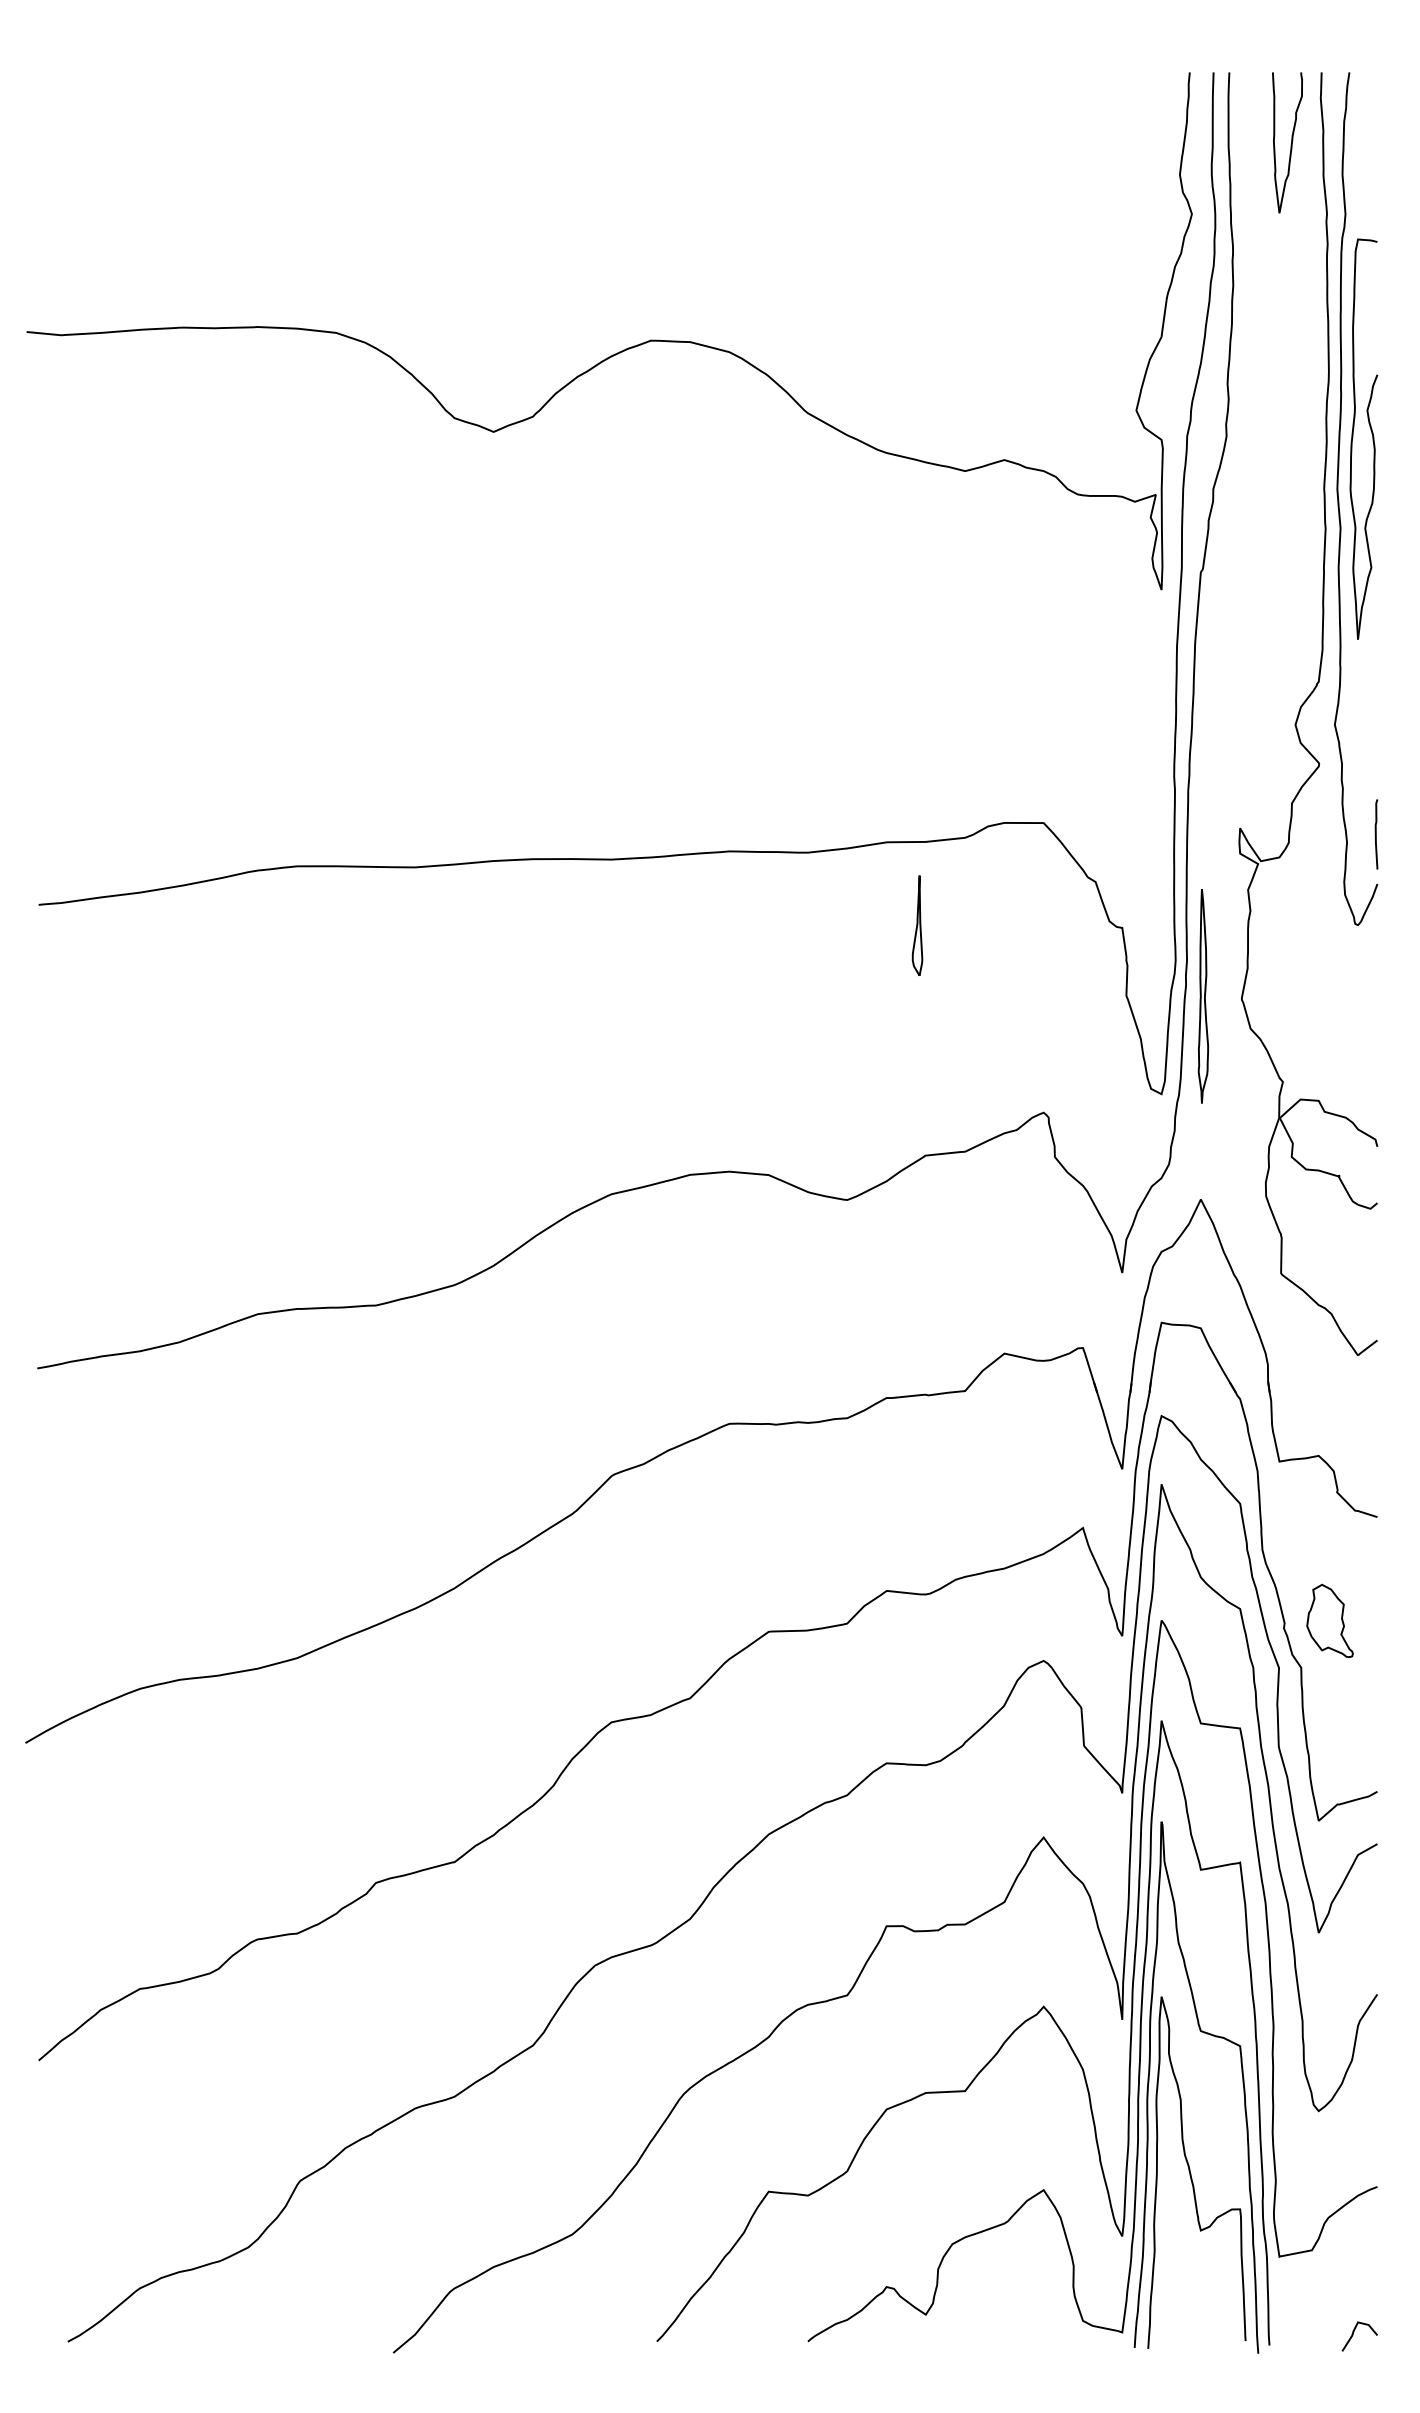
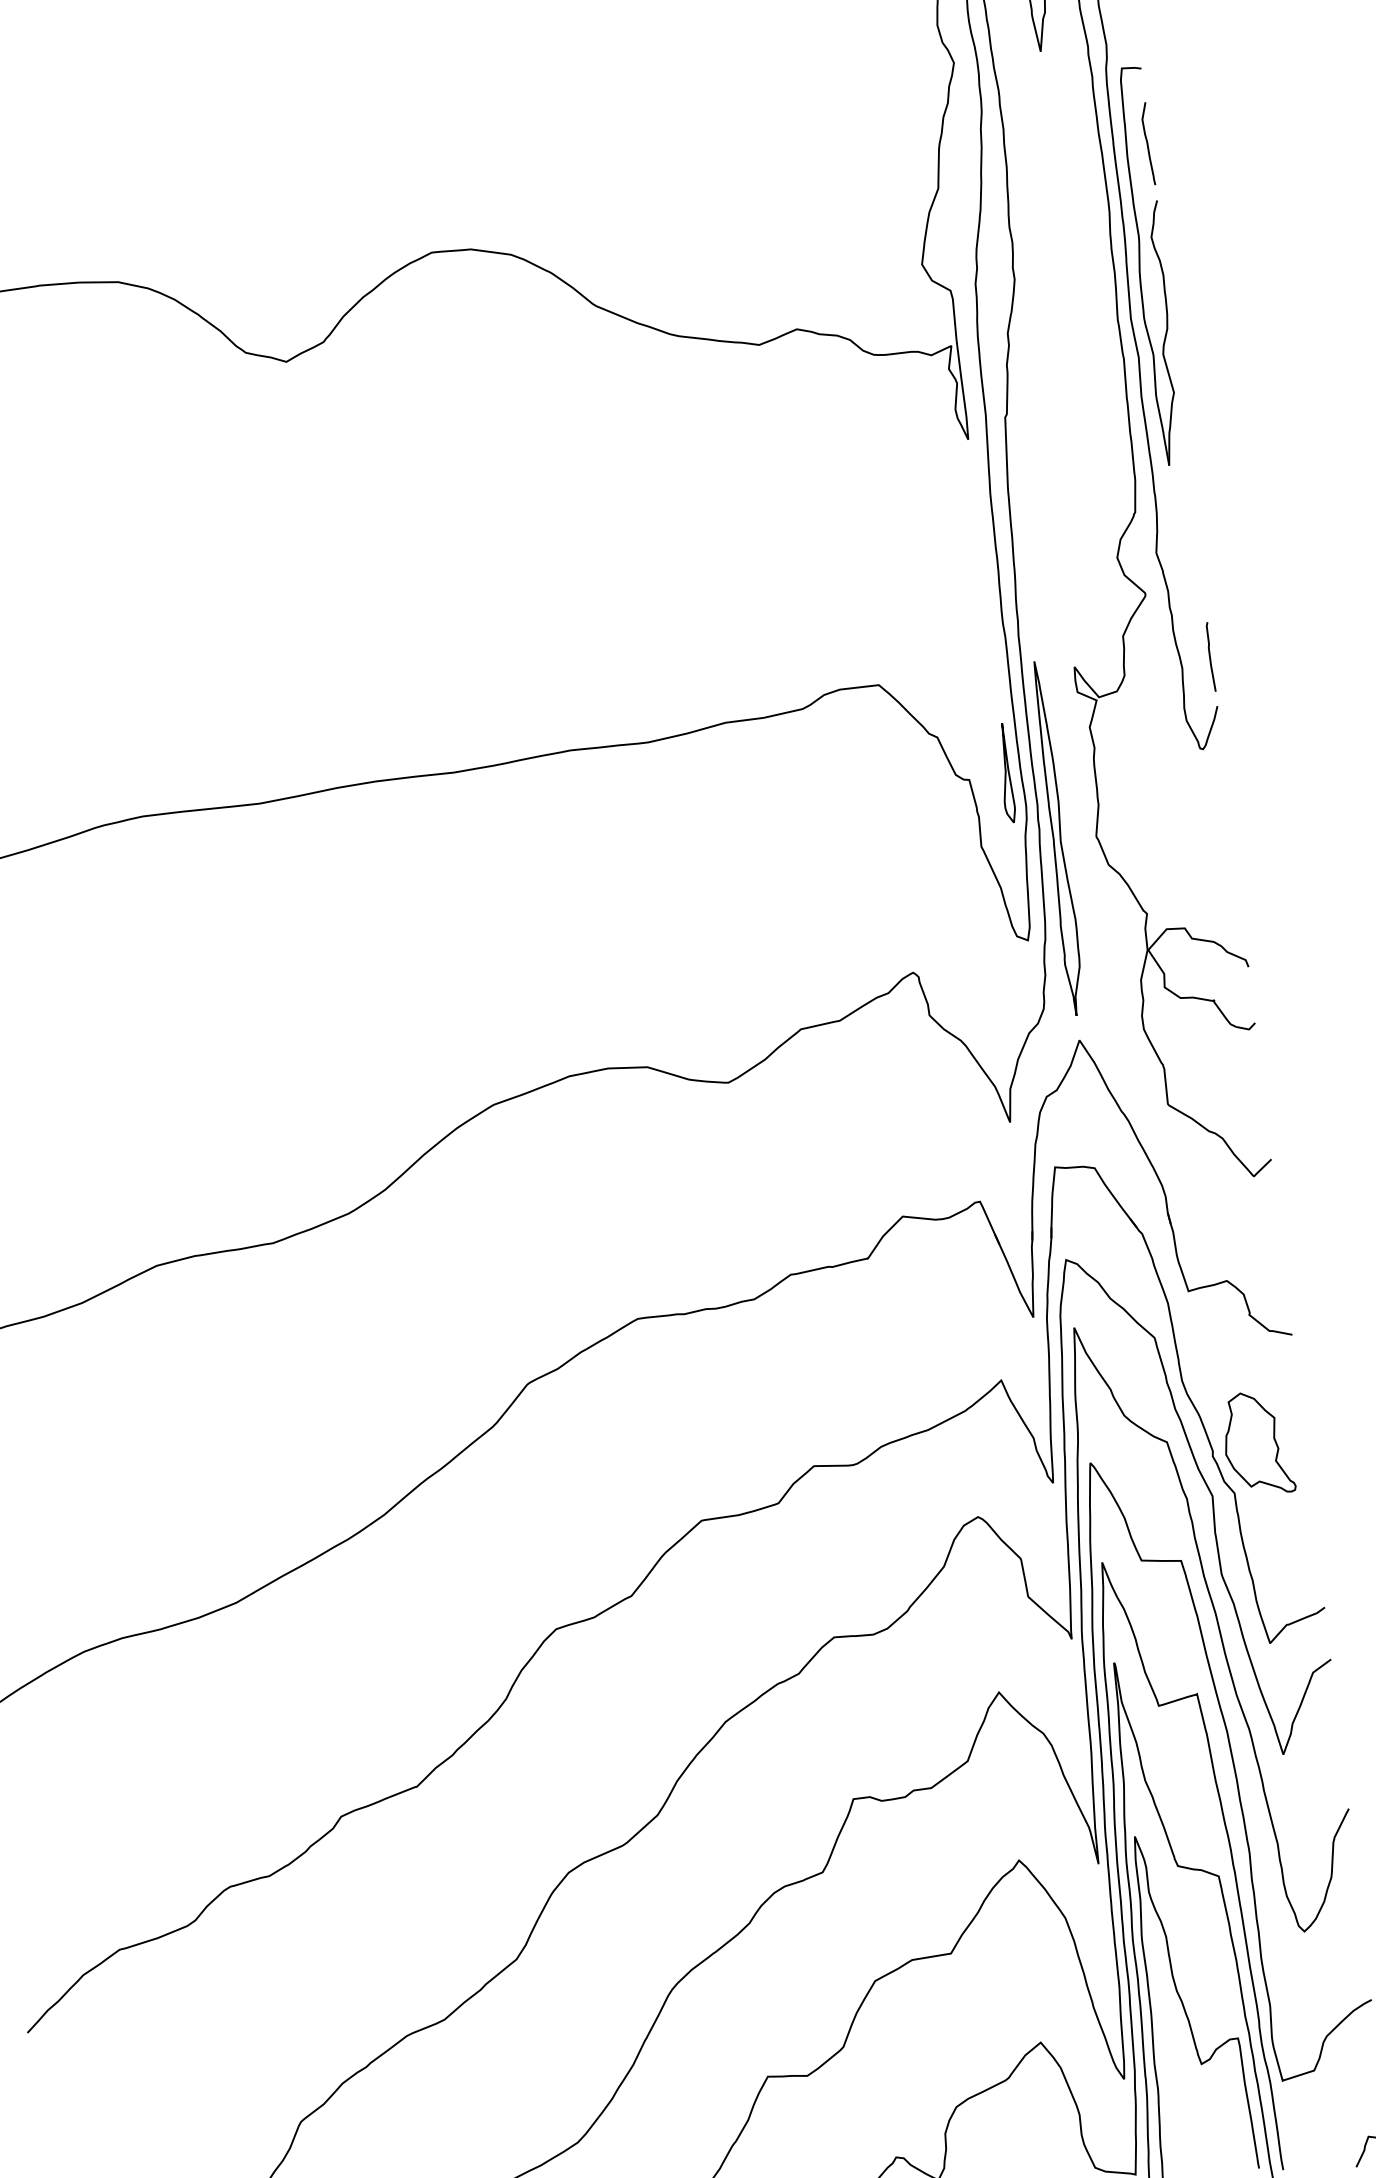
curve: (1374, 317) -> (1147, 143), added
part: (917, 925) -> (1005, 773), moved
part: (1203, 995) -> (1057, 837), size x1.67
part: (1329, 1620) -> (1257, 1443), size x1.43

